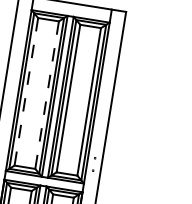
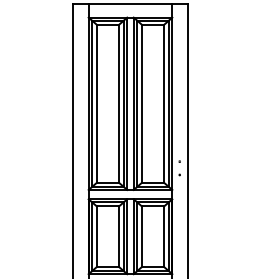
line: (26, 91) -> (96, 103), dashed -> solid
line: (47, 94) -> (119, 103), dashed -> solid

